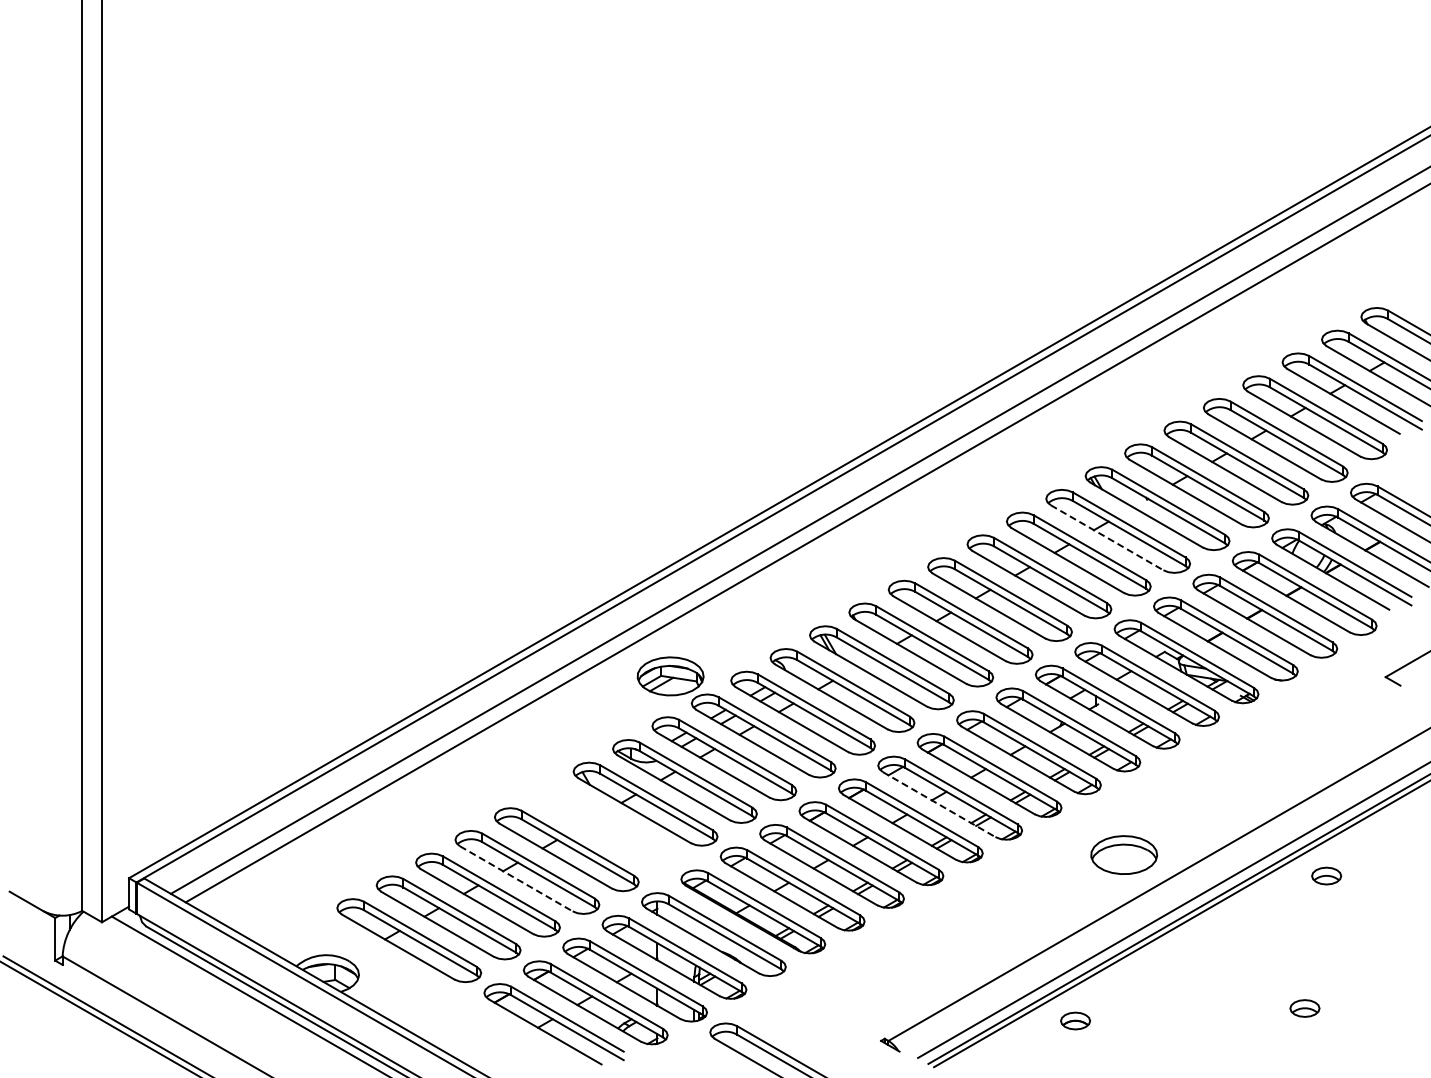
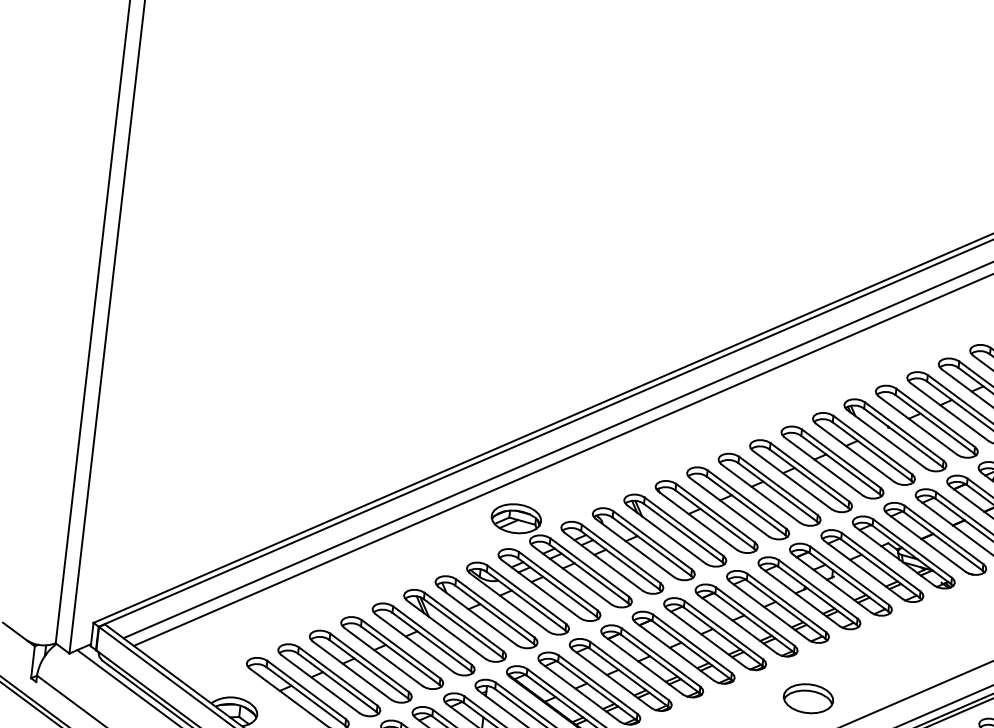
line: (1107, 538) -> (855, 453), dashed -> solid
line: (939, 804) -> (706, 637), dashed -> solid
part: (605, 826) -> (454, 625), added
part: (1124, 854) -> (808, 698), moved
line: (516, 879) -> (383, 657), dashed -> solid

